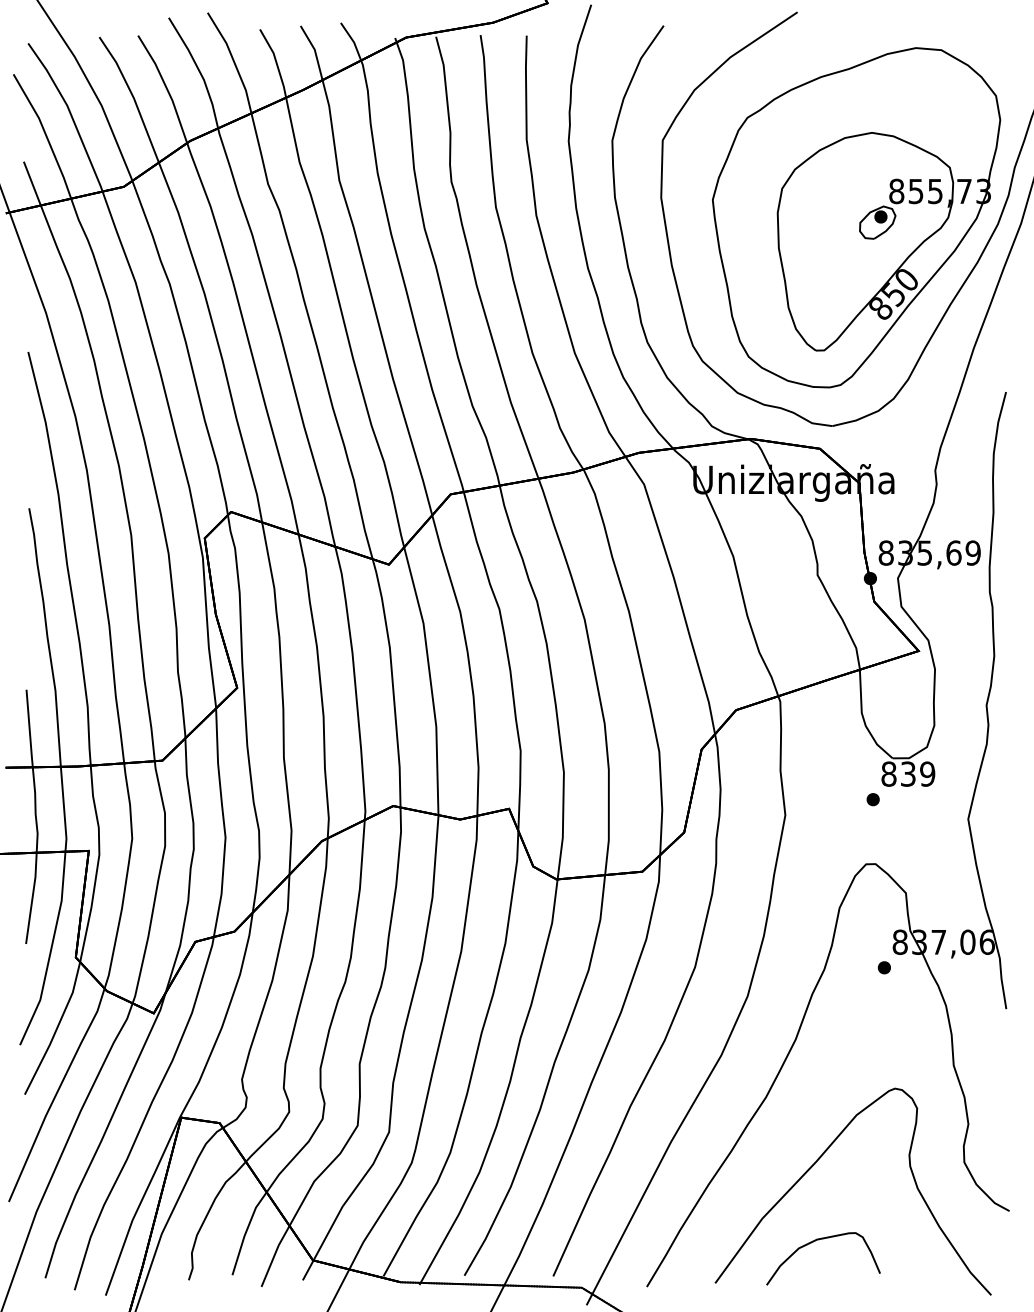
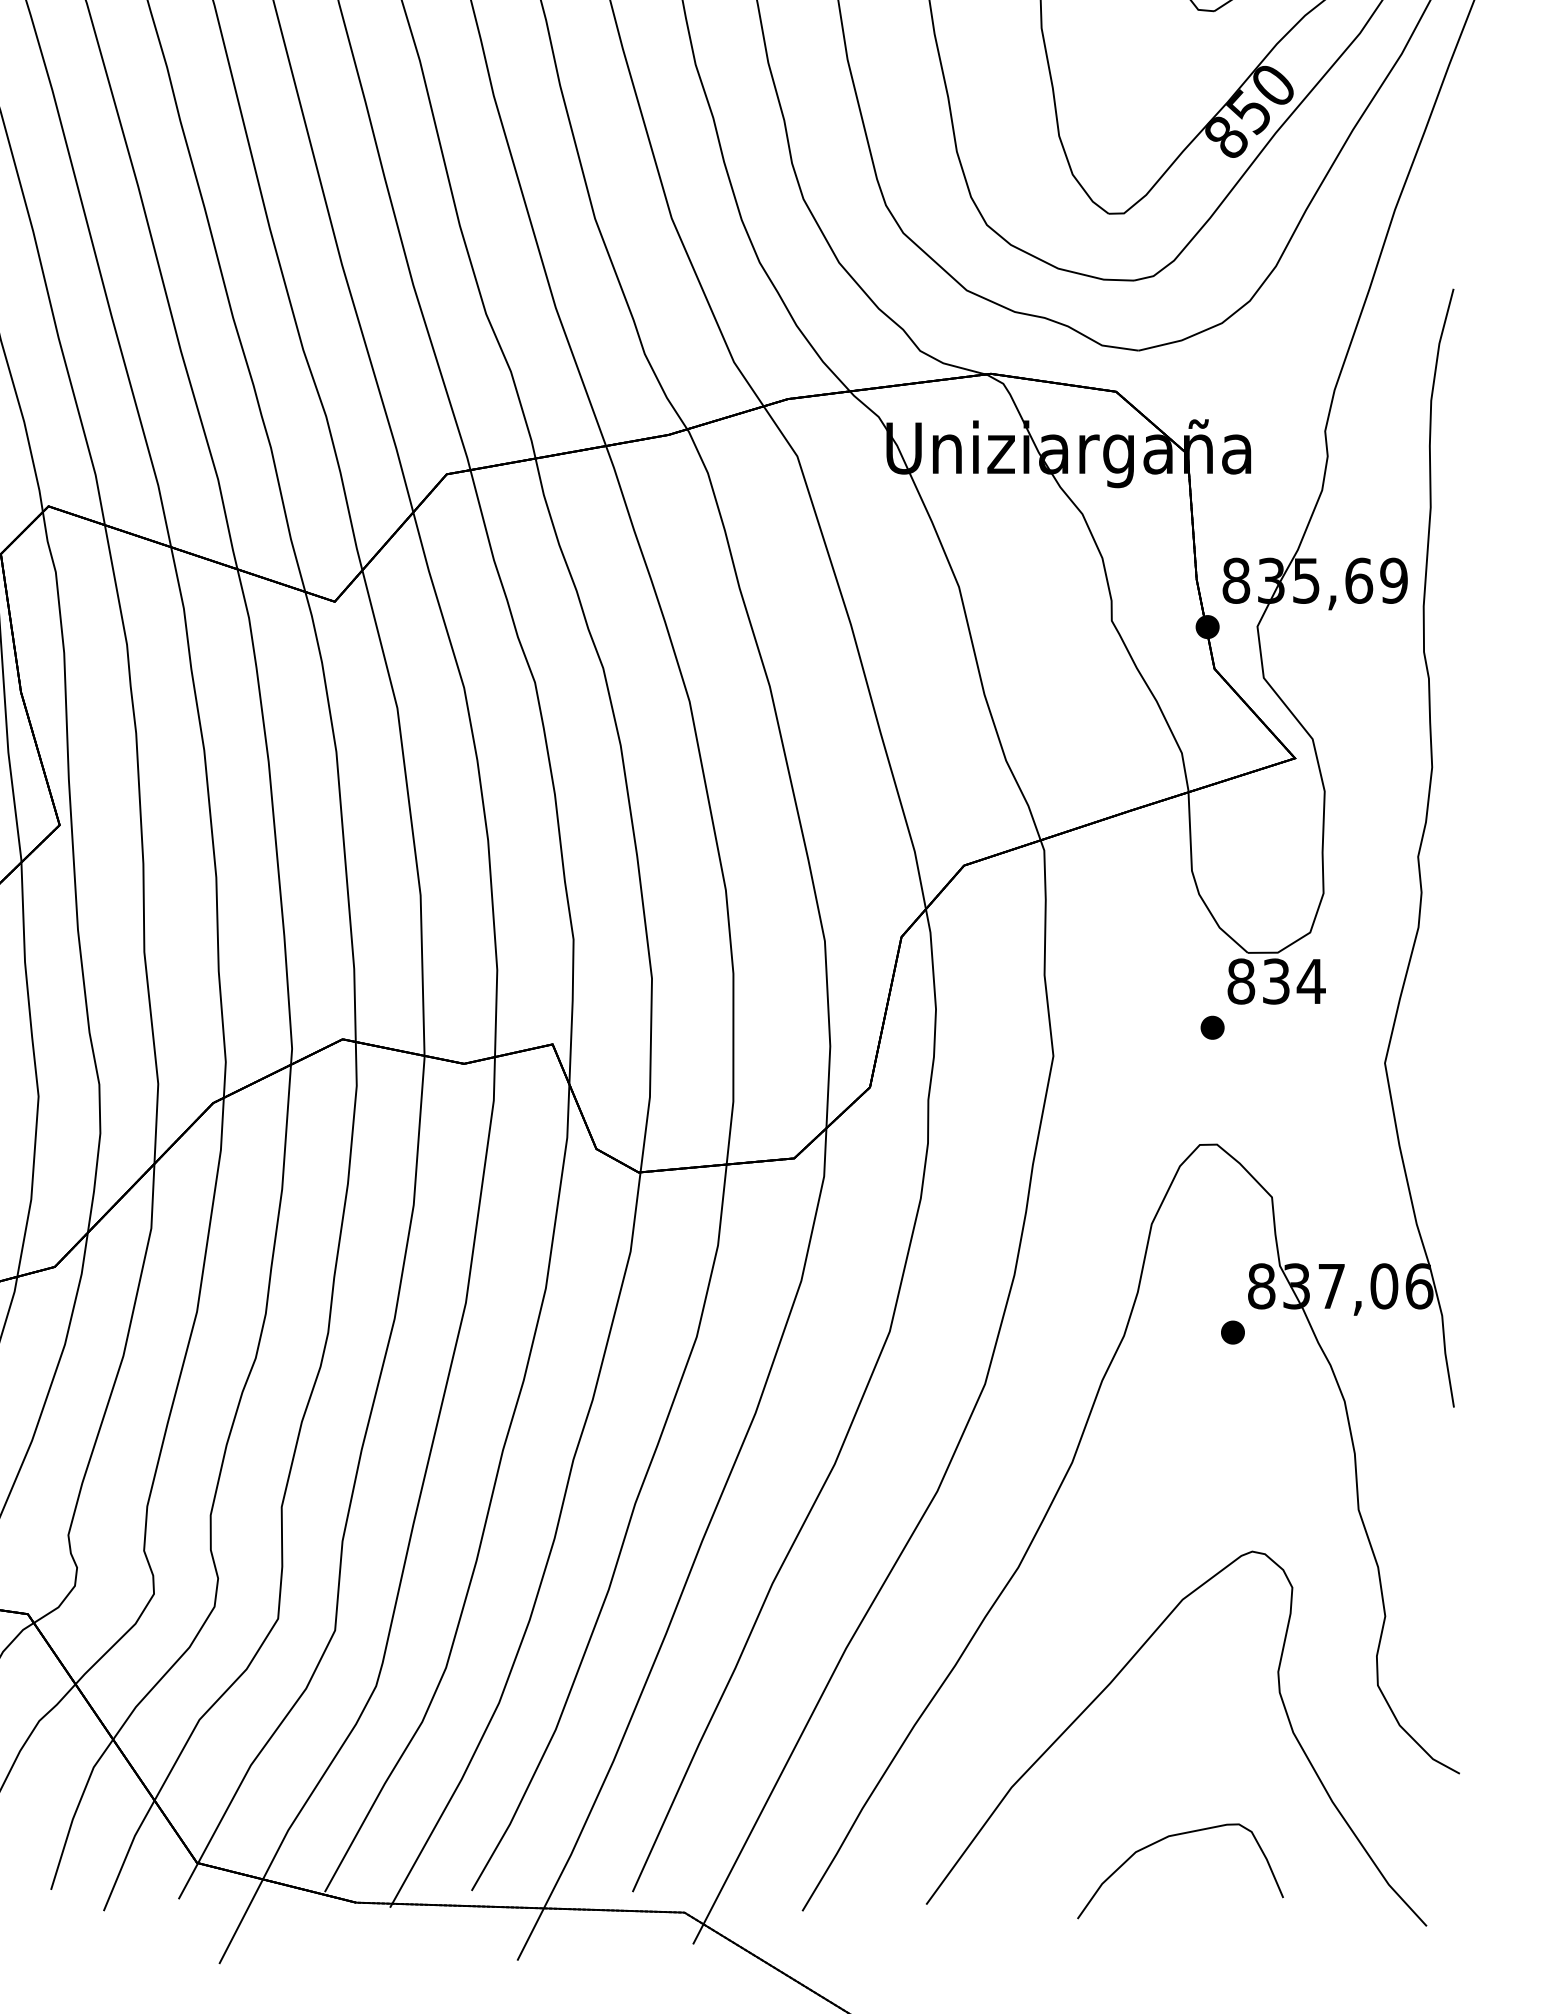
text: (927, 773) -> (1311, 980), 839 -> 834
part: (819, 1240) -> (1173, 1837), moved

